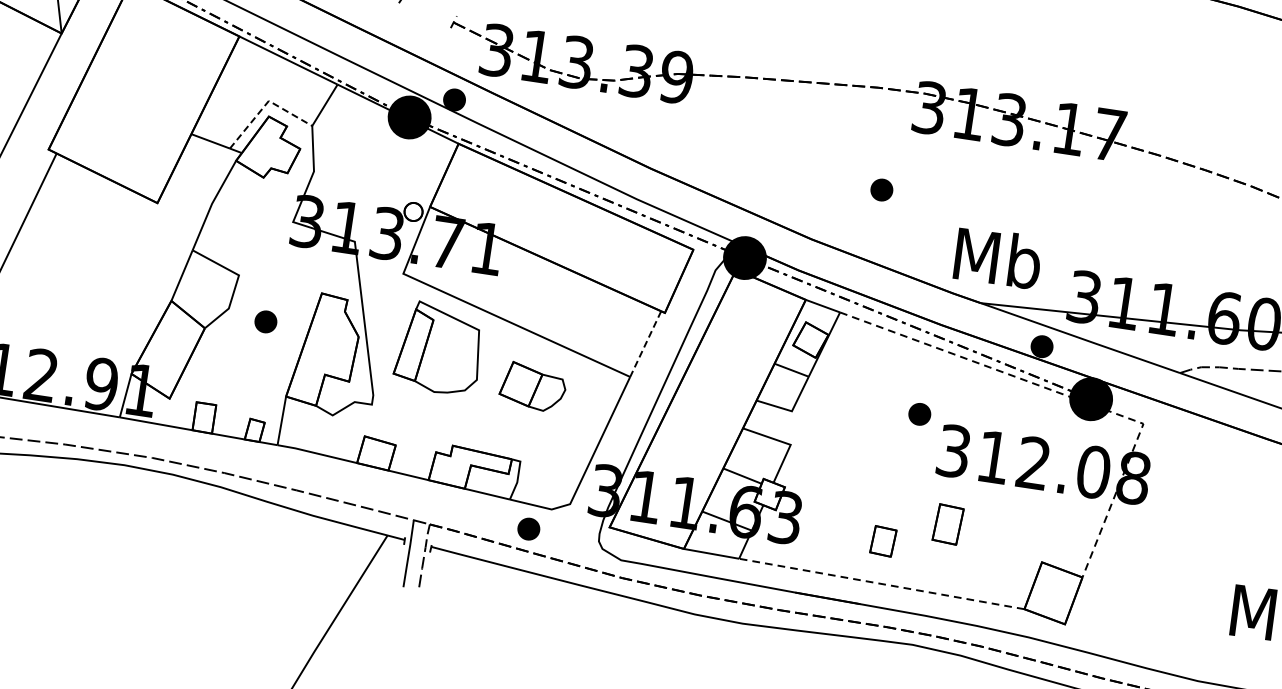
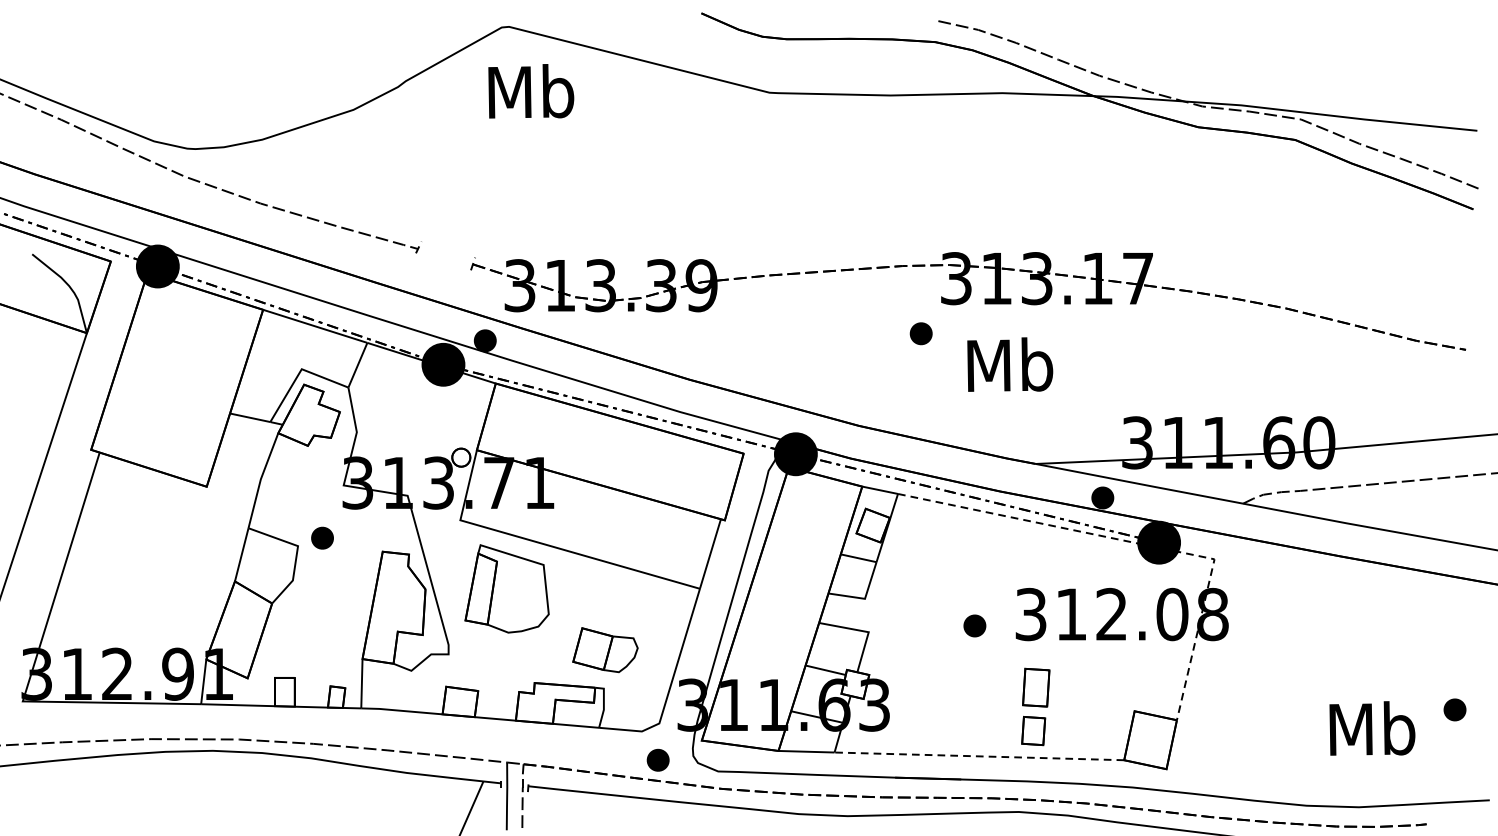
line: (265, 104) -> (299, 373), dashed -> solid
part: (881, 189) -> (920, 333), moved
text: (998, 257) -> (1010, 364), moved
part: (265, 321) -> (322, 537), moved
line: (645, 344) -> (710, 554), dashed -> solid
part: (533, 387) -> (605, 650), moved
part: (919, 413) -> (974, 625), moved
part: (528, 528) -> (657, 759), moved
part: (883, 541) -> (1033, 731), moved

